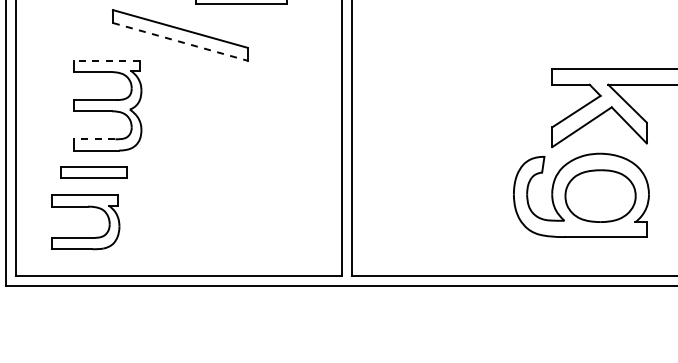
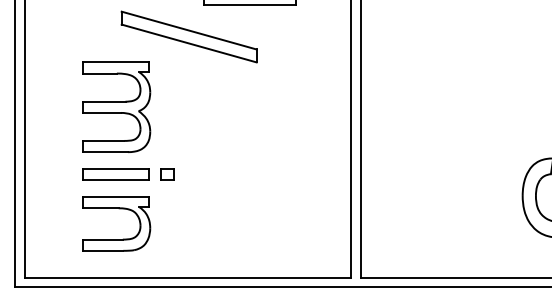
line: (180, 42) -> (189, 44), dashed -> solid
line: (106, 60) -> (115, 62), dashed -> solid
line: (94, 139) -> (103, 141), dashed -> solid
part: (93, 172) -> (115, 174), moved
part: (158, 172) -> (167, 174), added
part: (85, 207) -> (116, 209), moved

